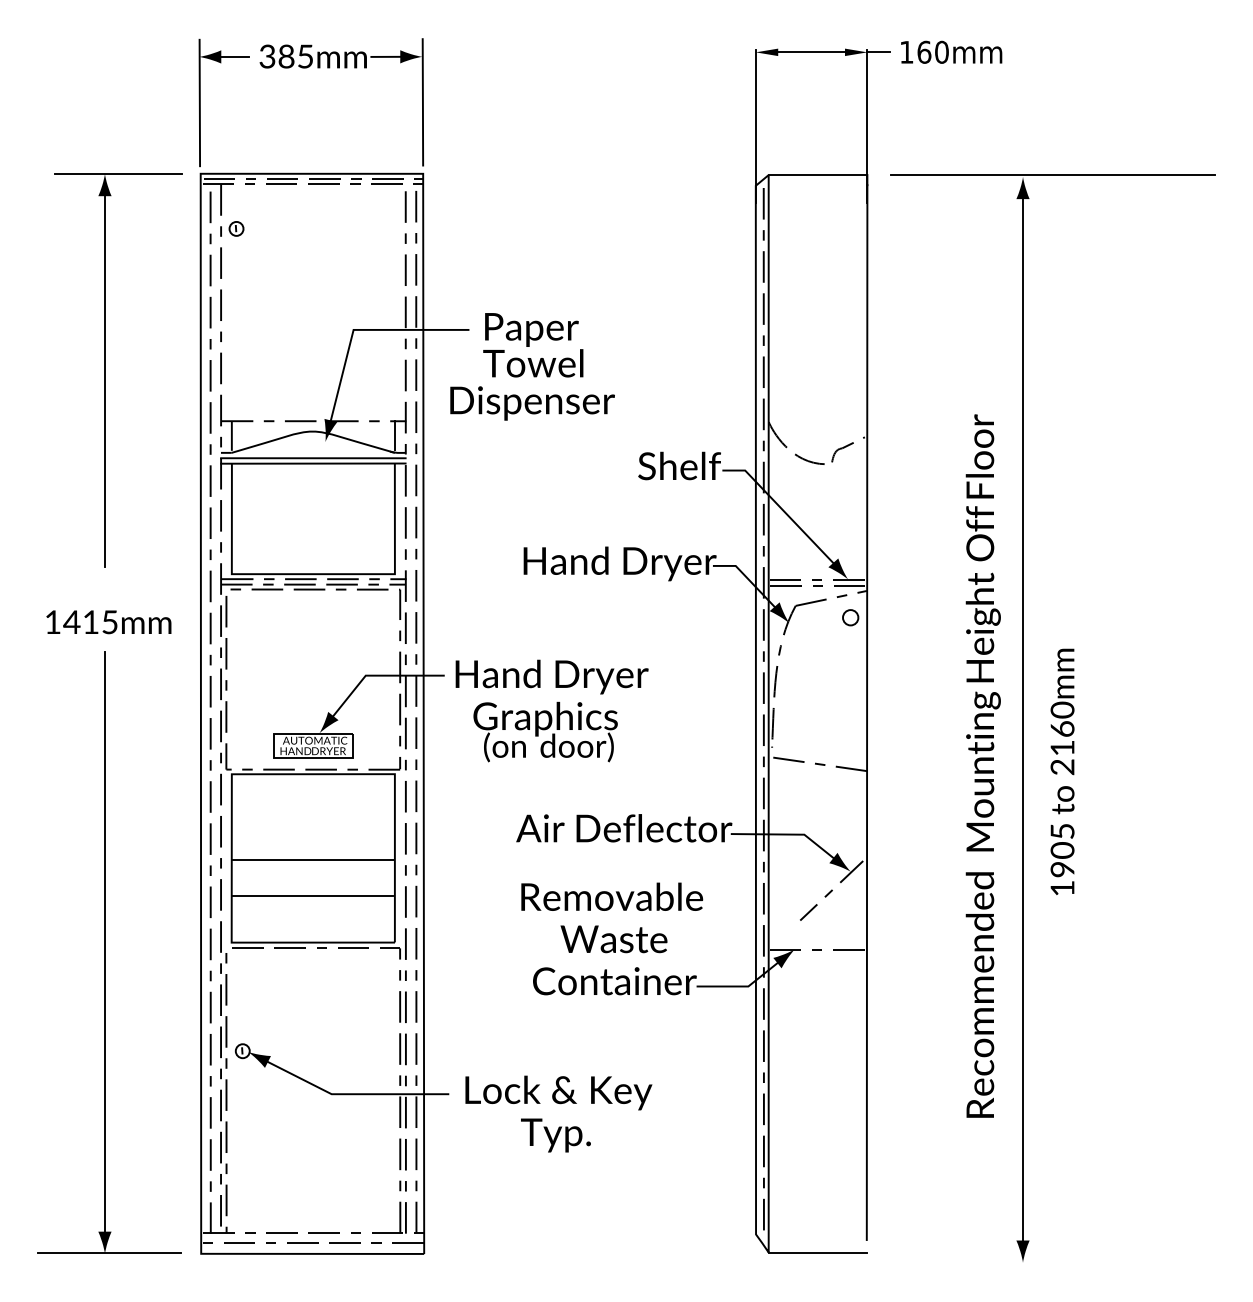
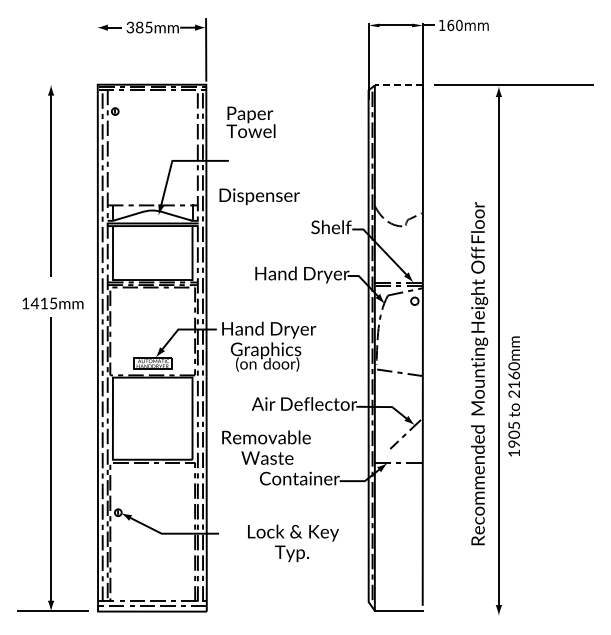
line: (200, 103) -> (97, 50), removed
line: (118, 173) -> (57, 84), removed
line: (817, 175) -> (398, 85), solid -> dashed
text: (532, 343) -> (250, 121), moved
text: (1061, 771) -> (513, 396), moved
line: (312, 860) -> (152, 419), removed
line: (312, 896) -> (152, 437), removed
text: (612, 917) -> (266, 447), moved
text: (558, 1114) -> (293, 543), moved

